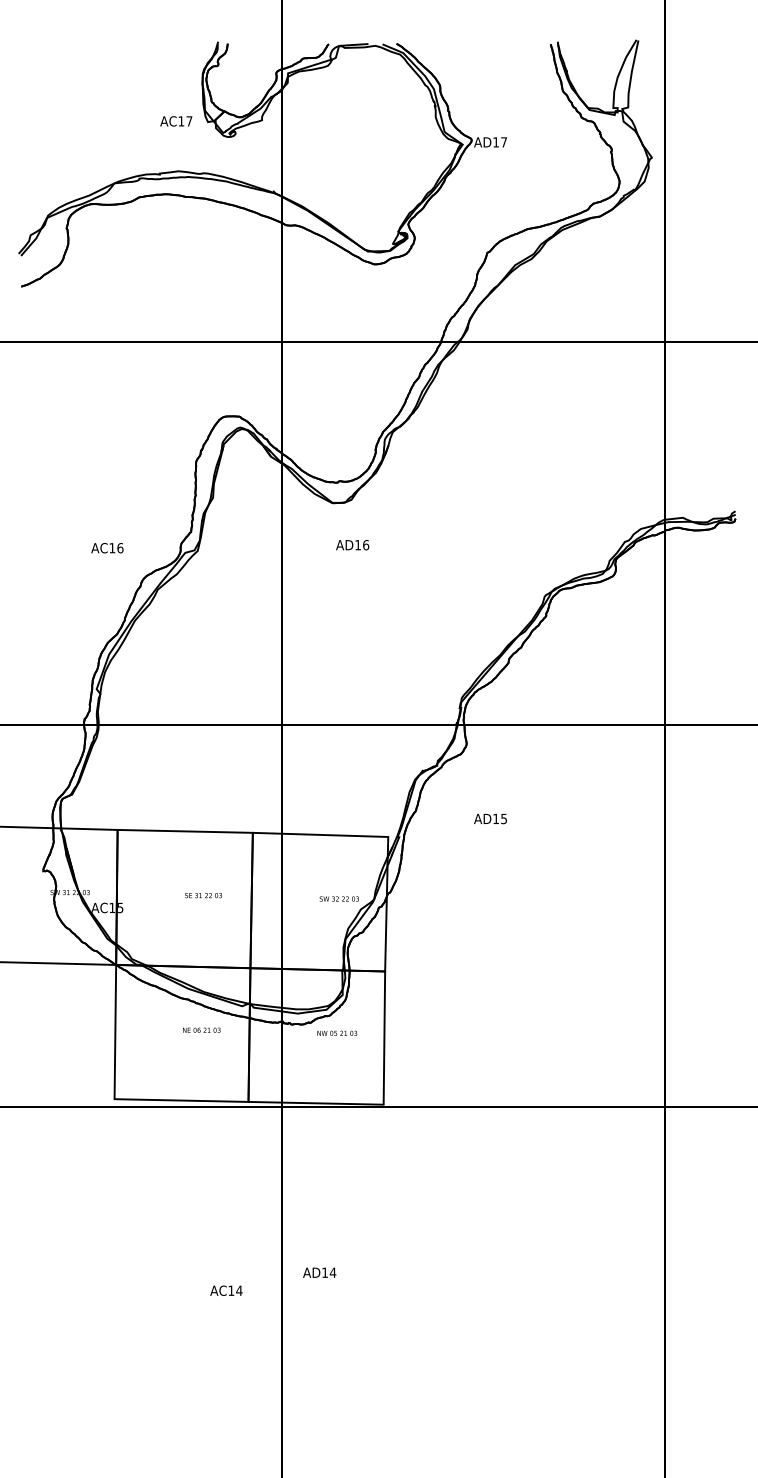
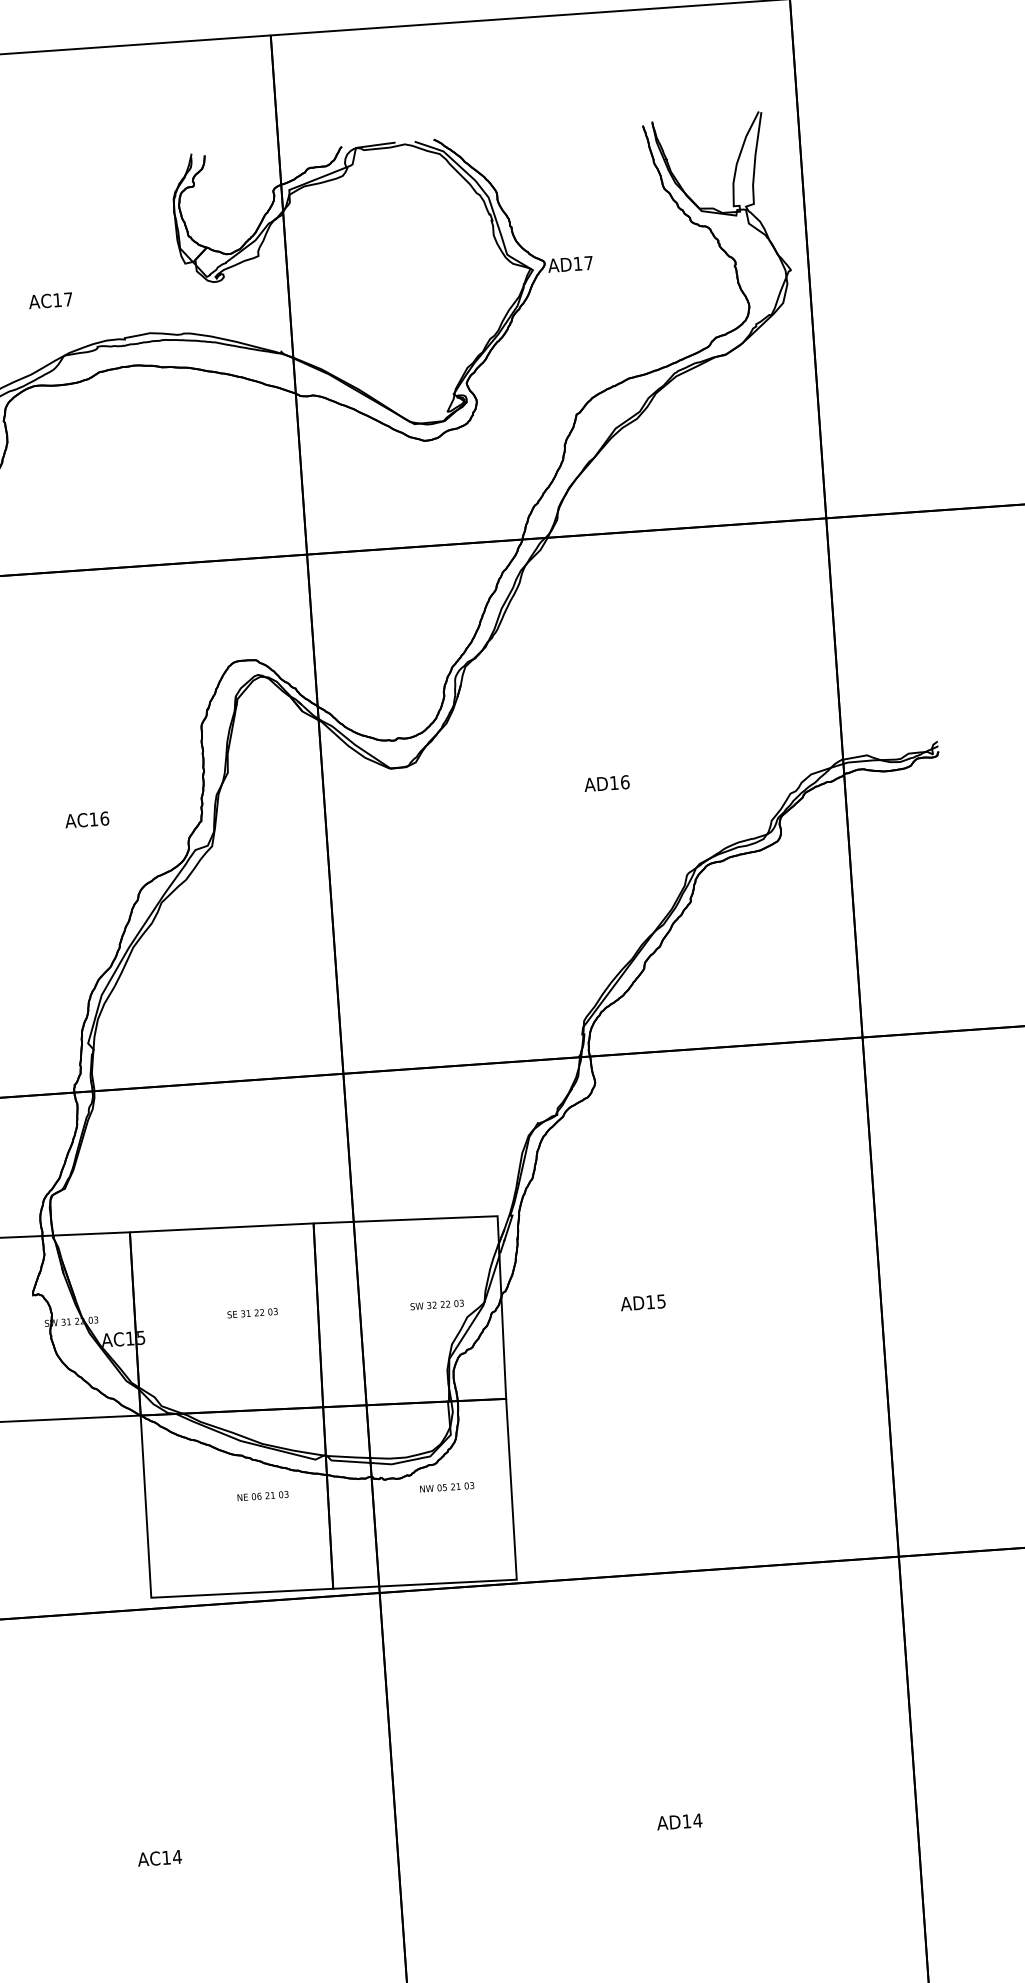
text: (176, 121) -> (50, 300), moved
text: (352, 545) -> (606, 784), moved
text: (107, 548) -> (87, 820), moved
text: (490, 818) -> (642, 1302), moved
text: (319, 1272) -> (679, 1821), moved
text: (226, 1290) -> (159, 1857), moved

